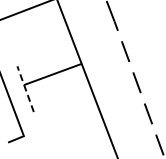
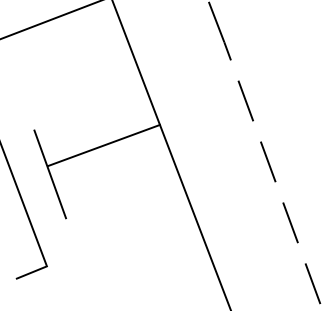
line: (25, 88) -> (49, 173), dashed -> solid

